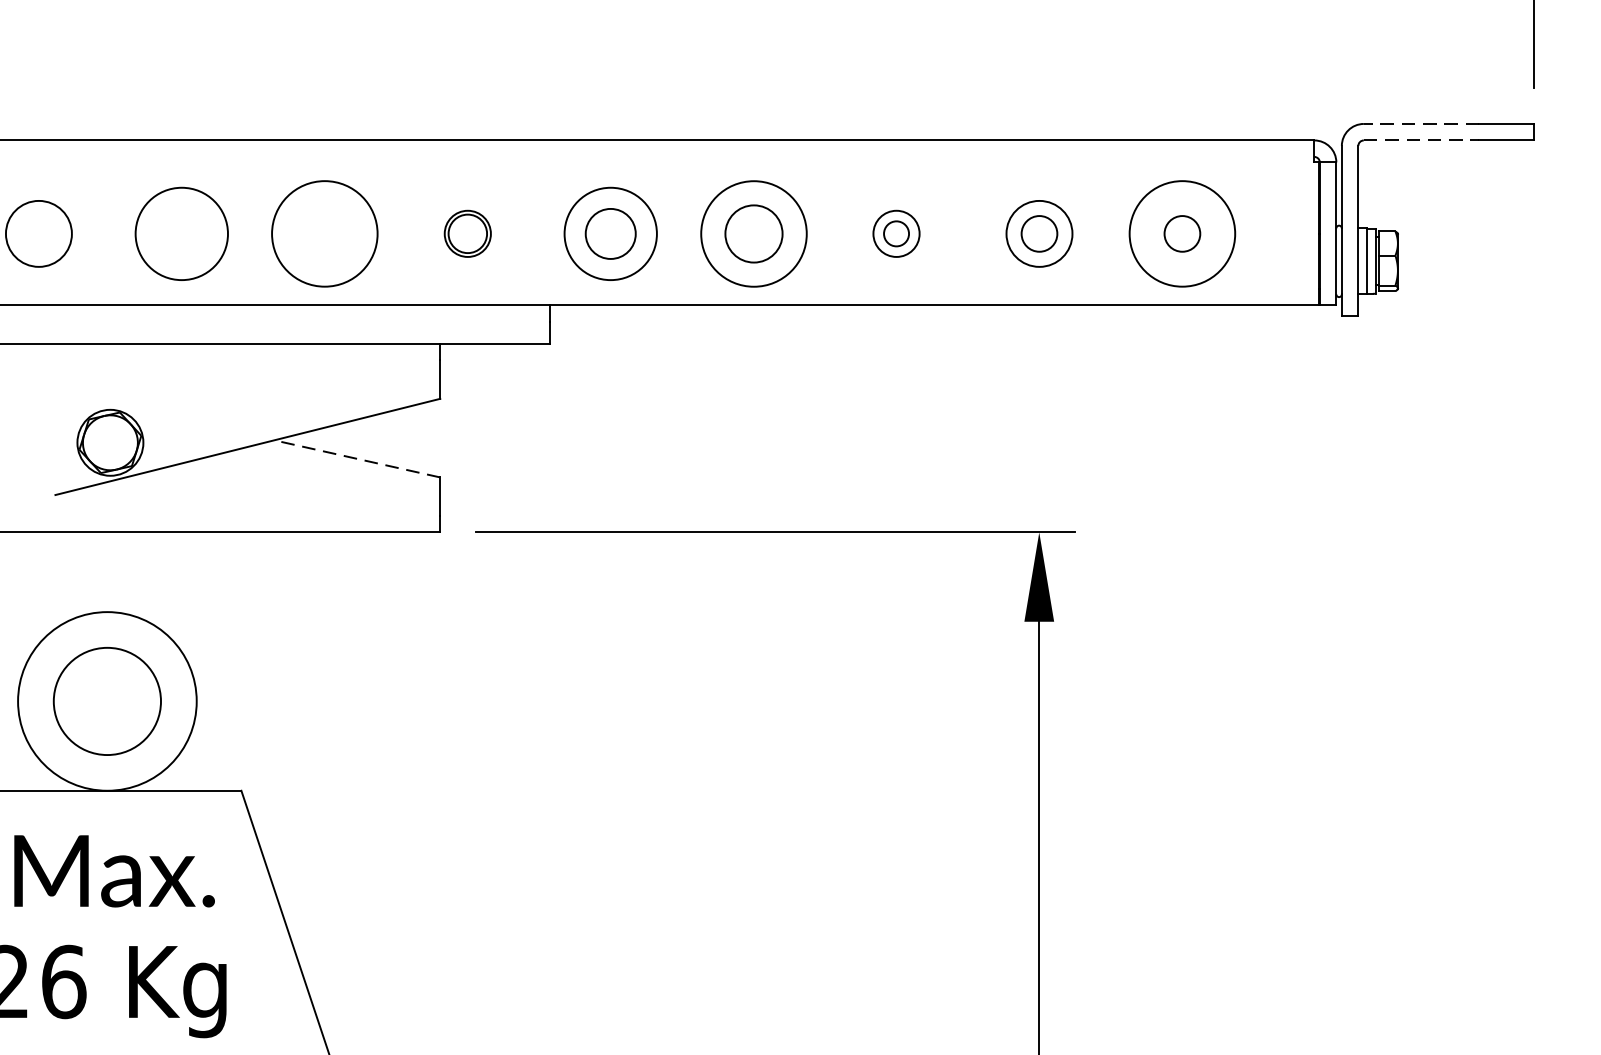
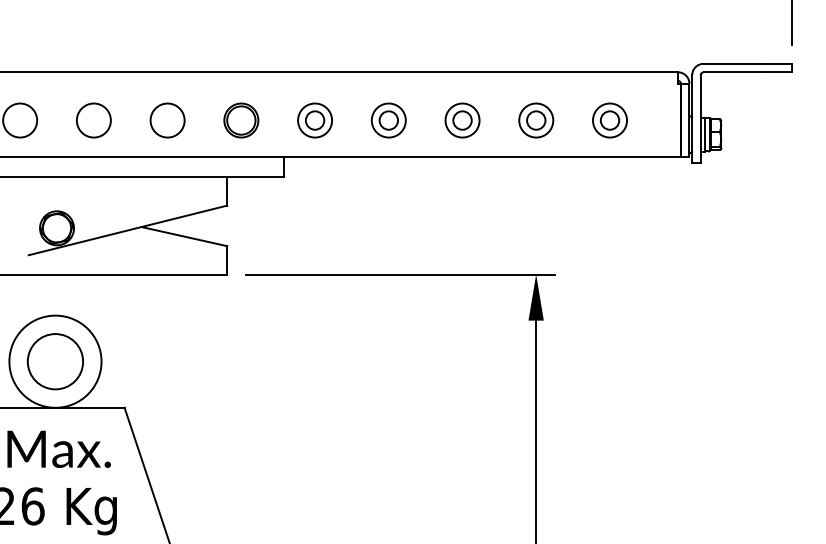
line: (1421, 123) -> (733, 63), dashed -> solid
line: (1421, 140) -> (733, 72), dashed -> solid
circle: (181, 233) -> (93, 120), size x0.71
circle: (324, 233) -> (167, 120), size x0.62
part: (468, 233) -> (241, 120), size x1.43
part: (609, 233) -> (314, 120), size x0.71
part: (753, 233) -> (388, 120), size x0.62
part: (896, 233) -> (462, 120), size x1.43
circle: (1181, 233) -> (609, 120), size x0.62
line: (357, 458) -> (184, 236), dashed -> solid

